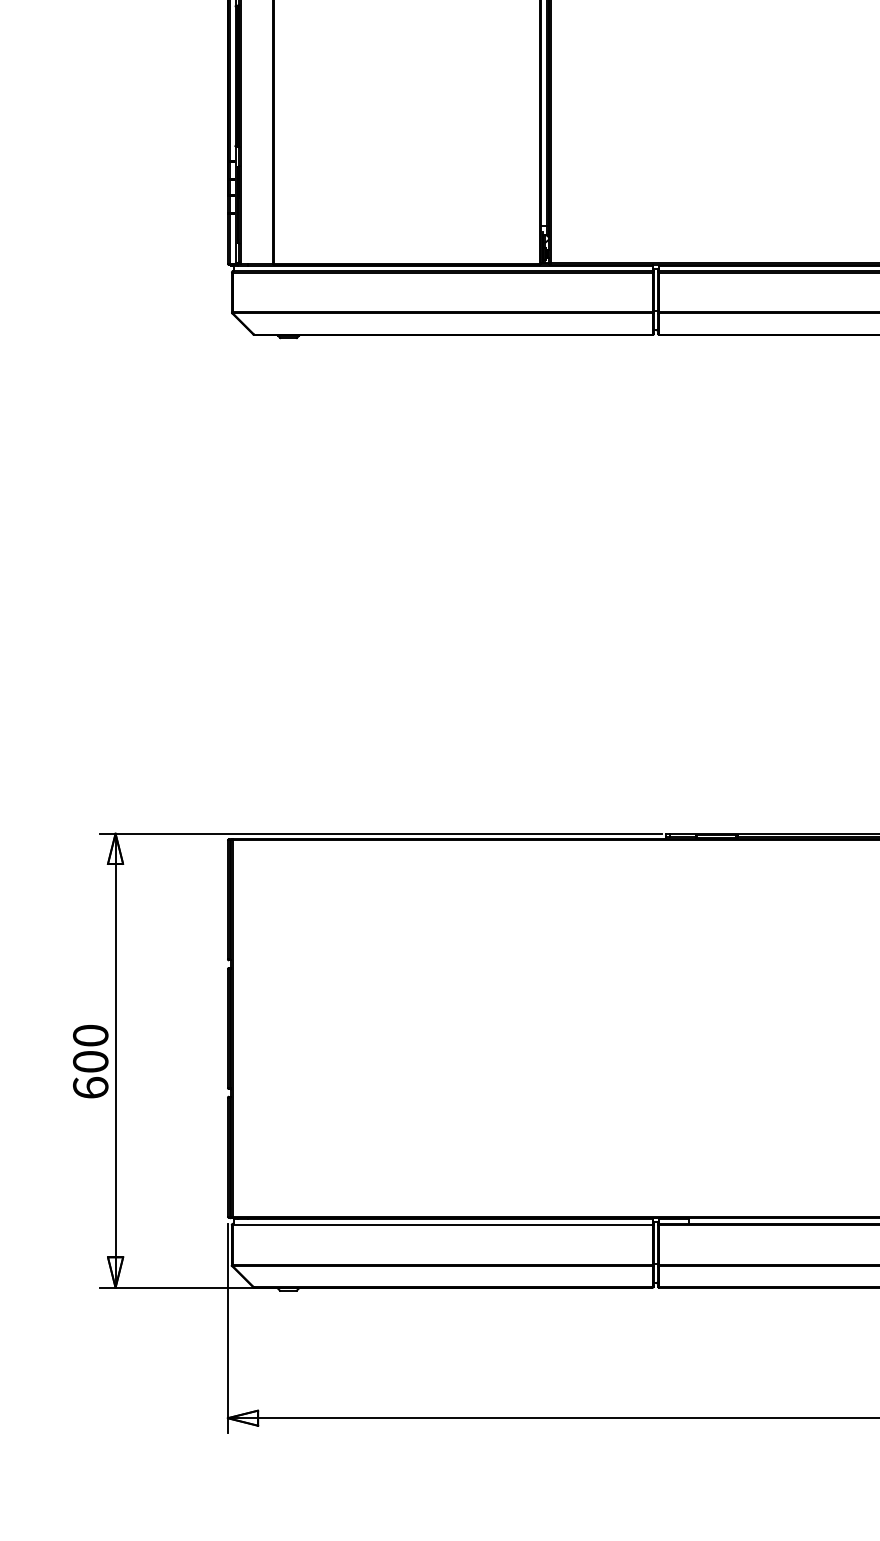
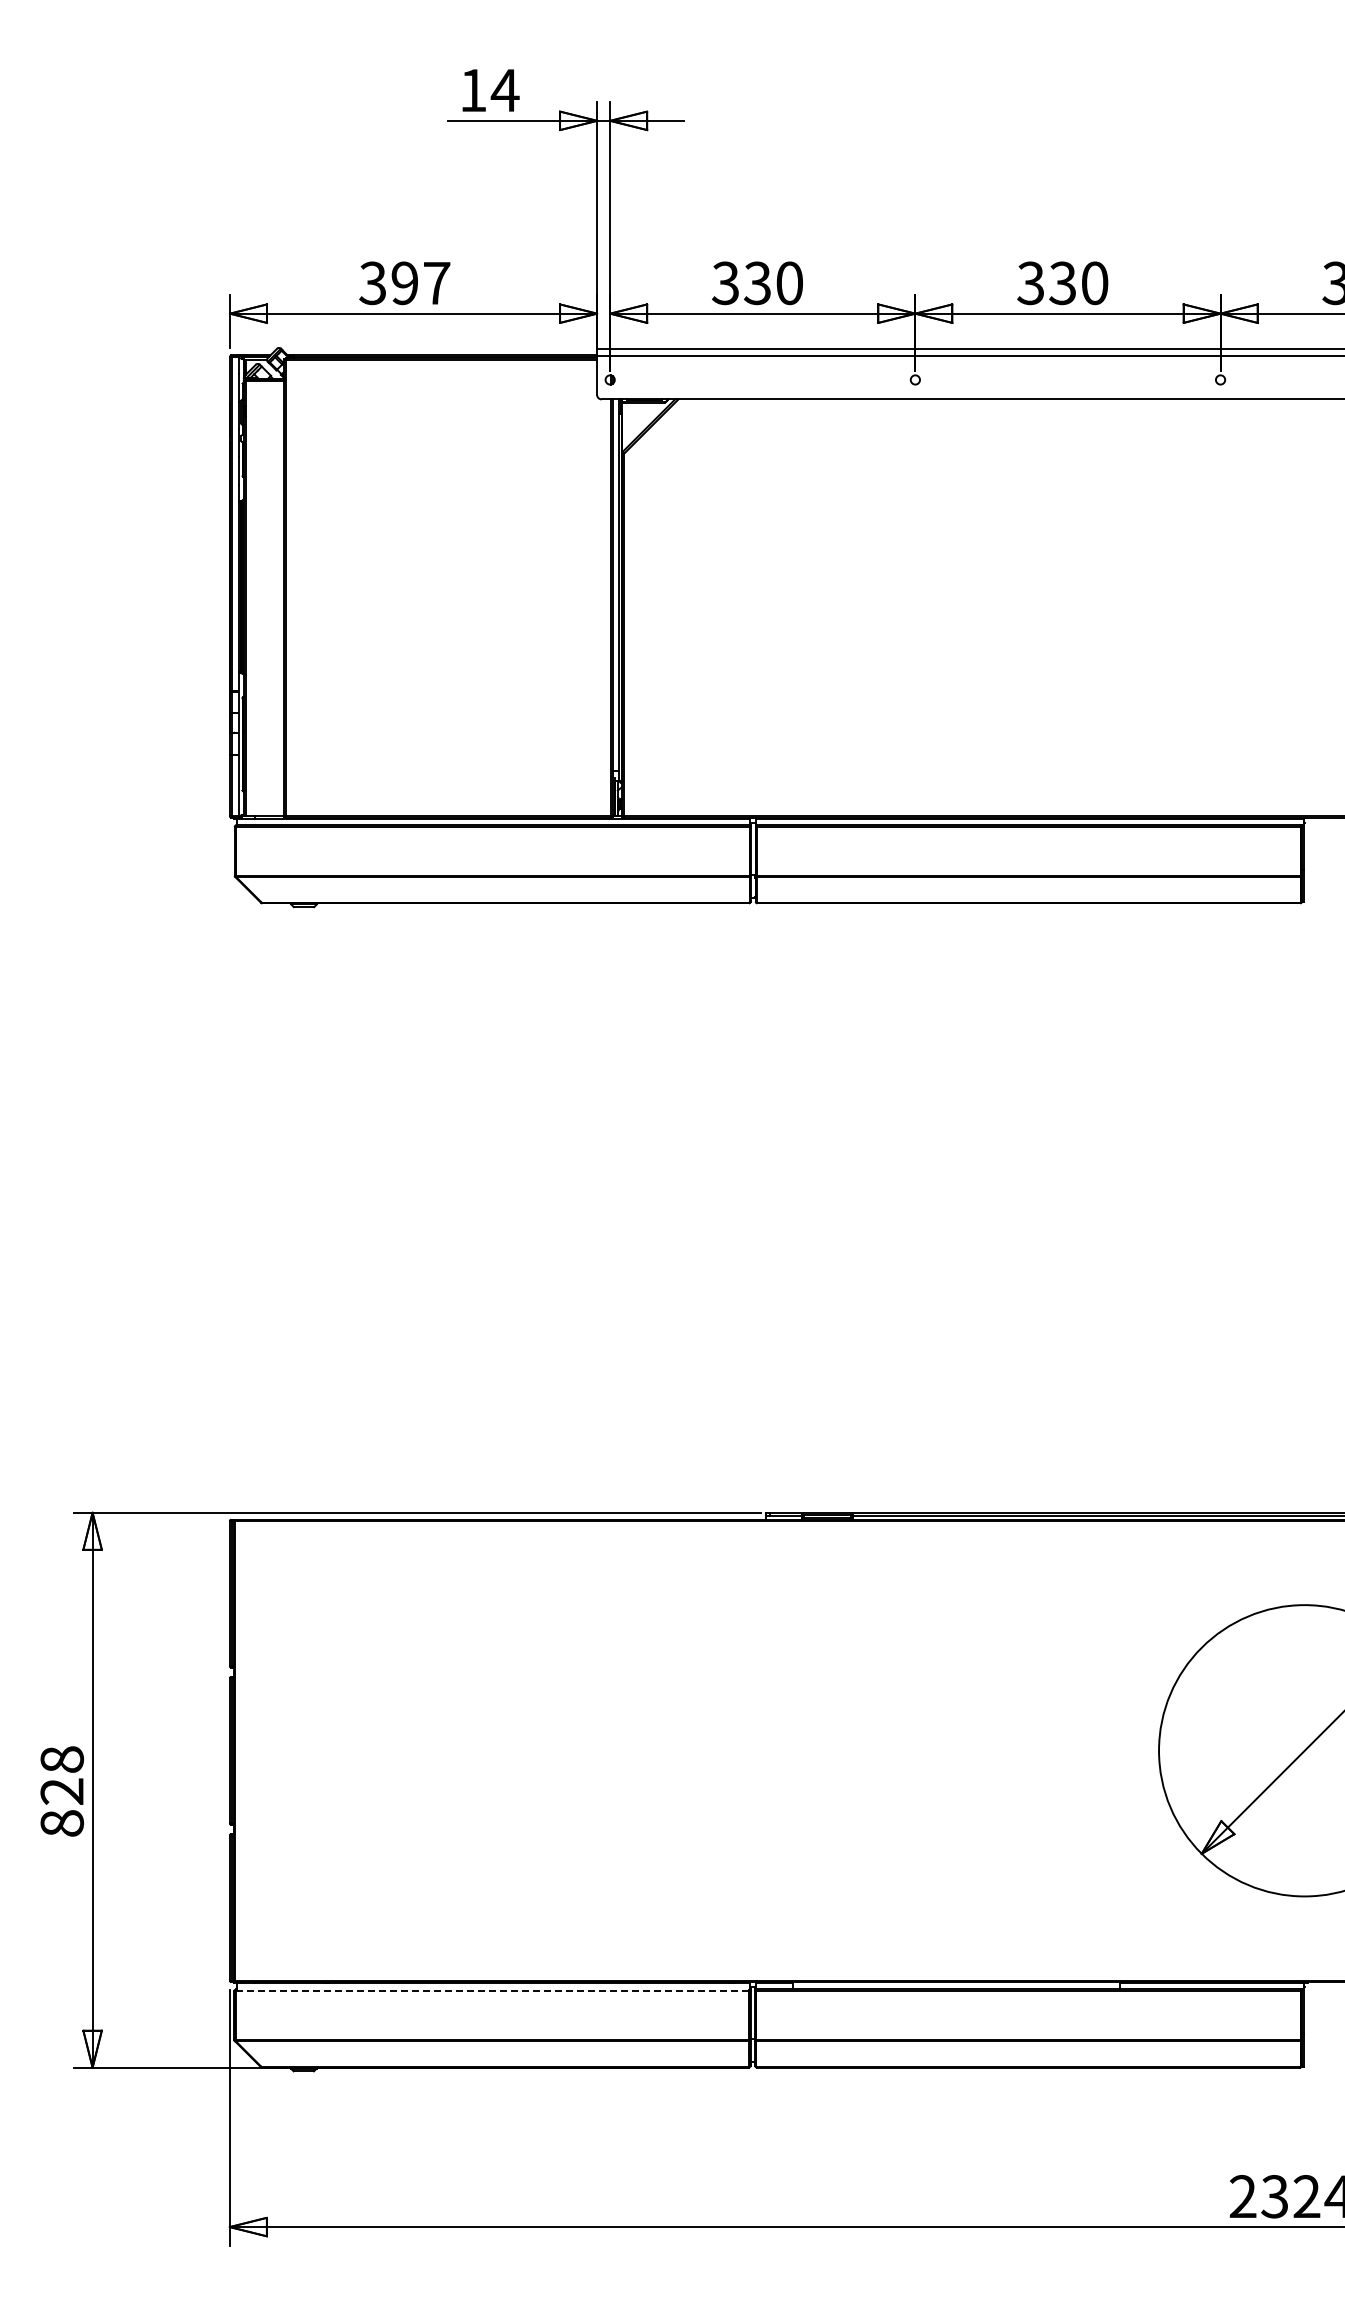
text: (90, 1061) -> (62, 1791), 600 -> 828
line: (442, 1225) -> (492, 1991), solid -> dashed

